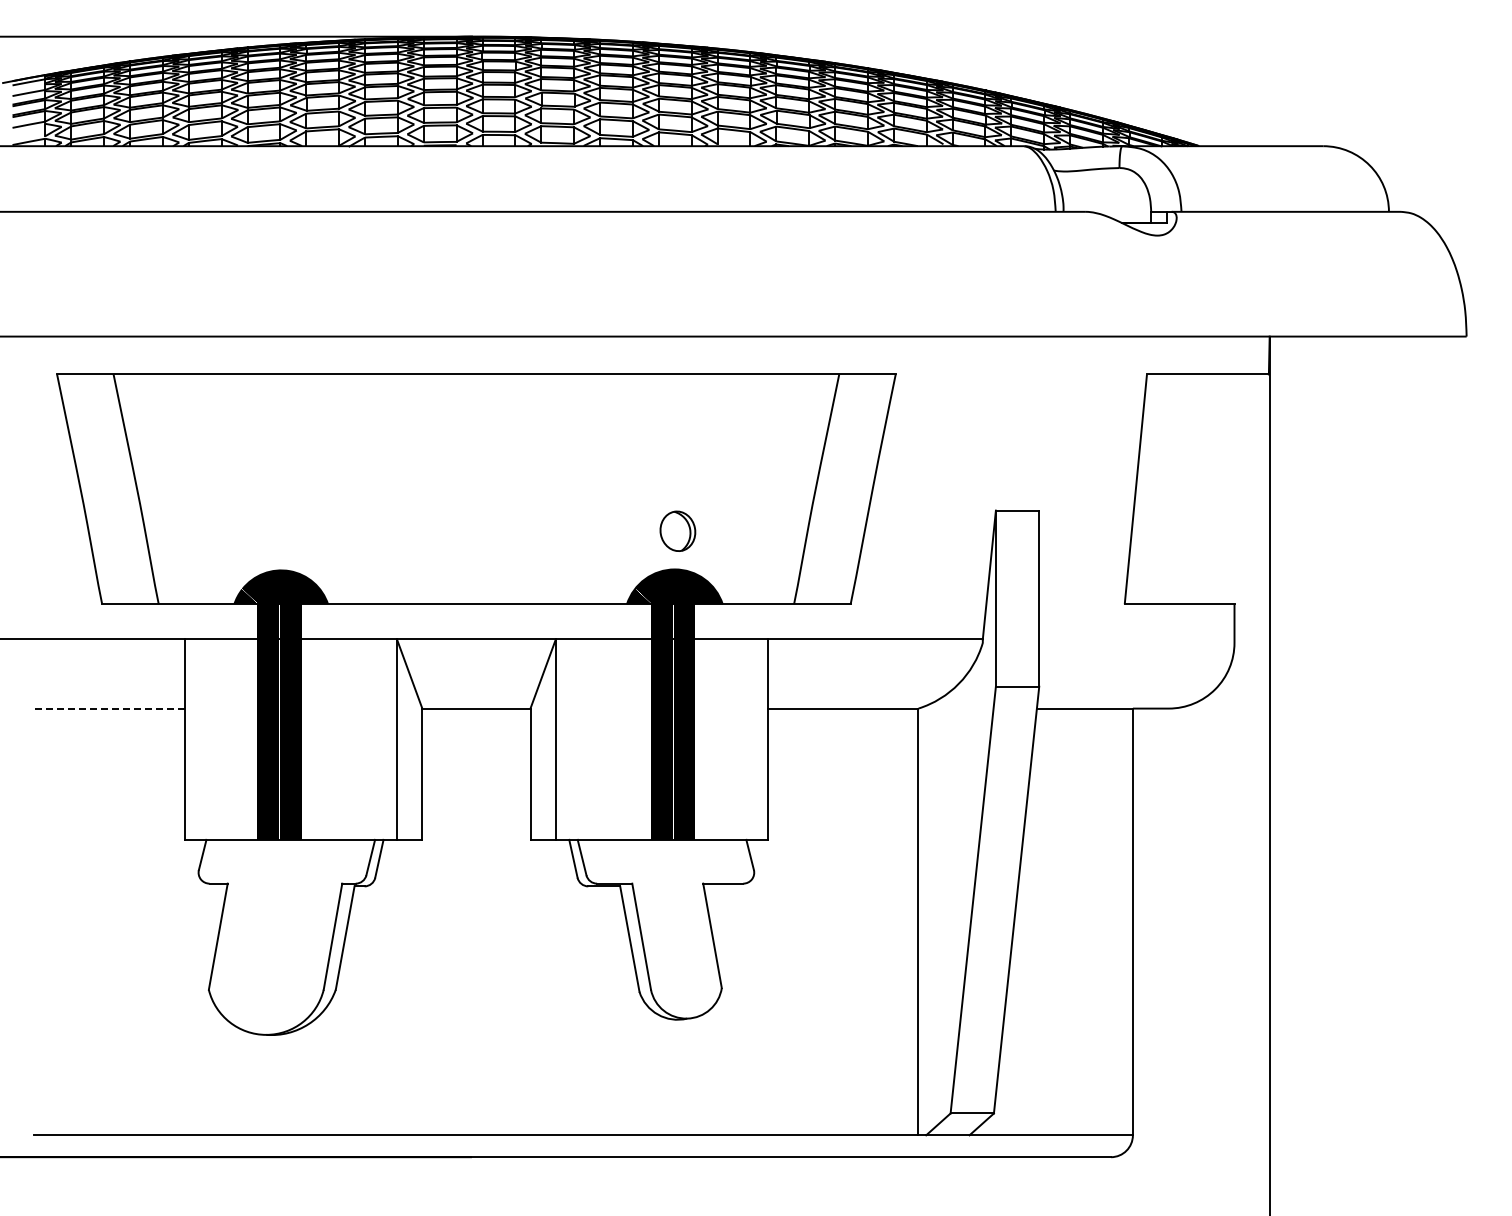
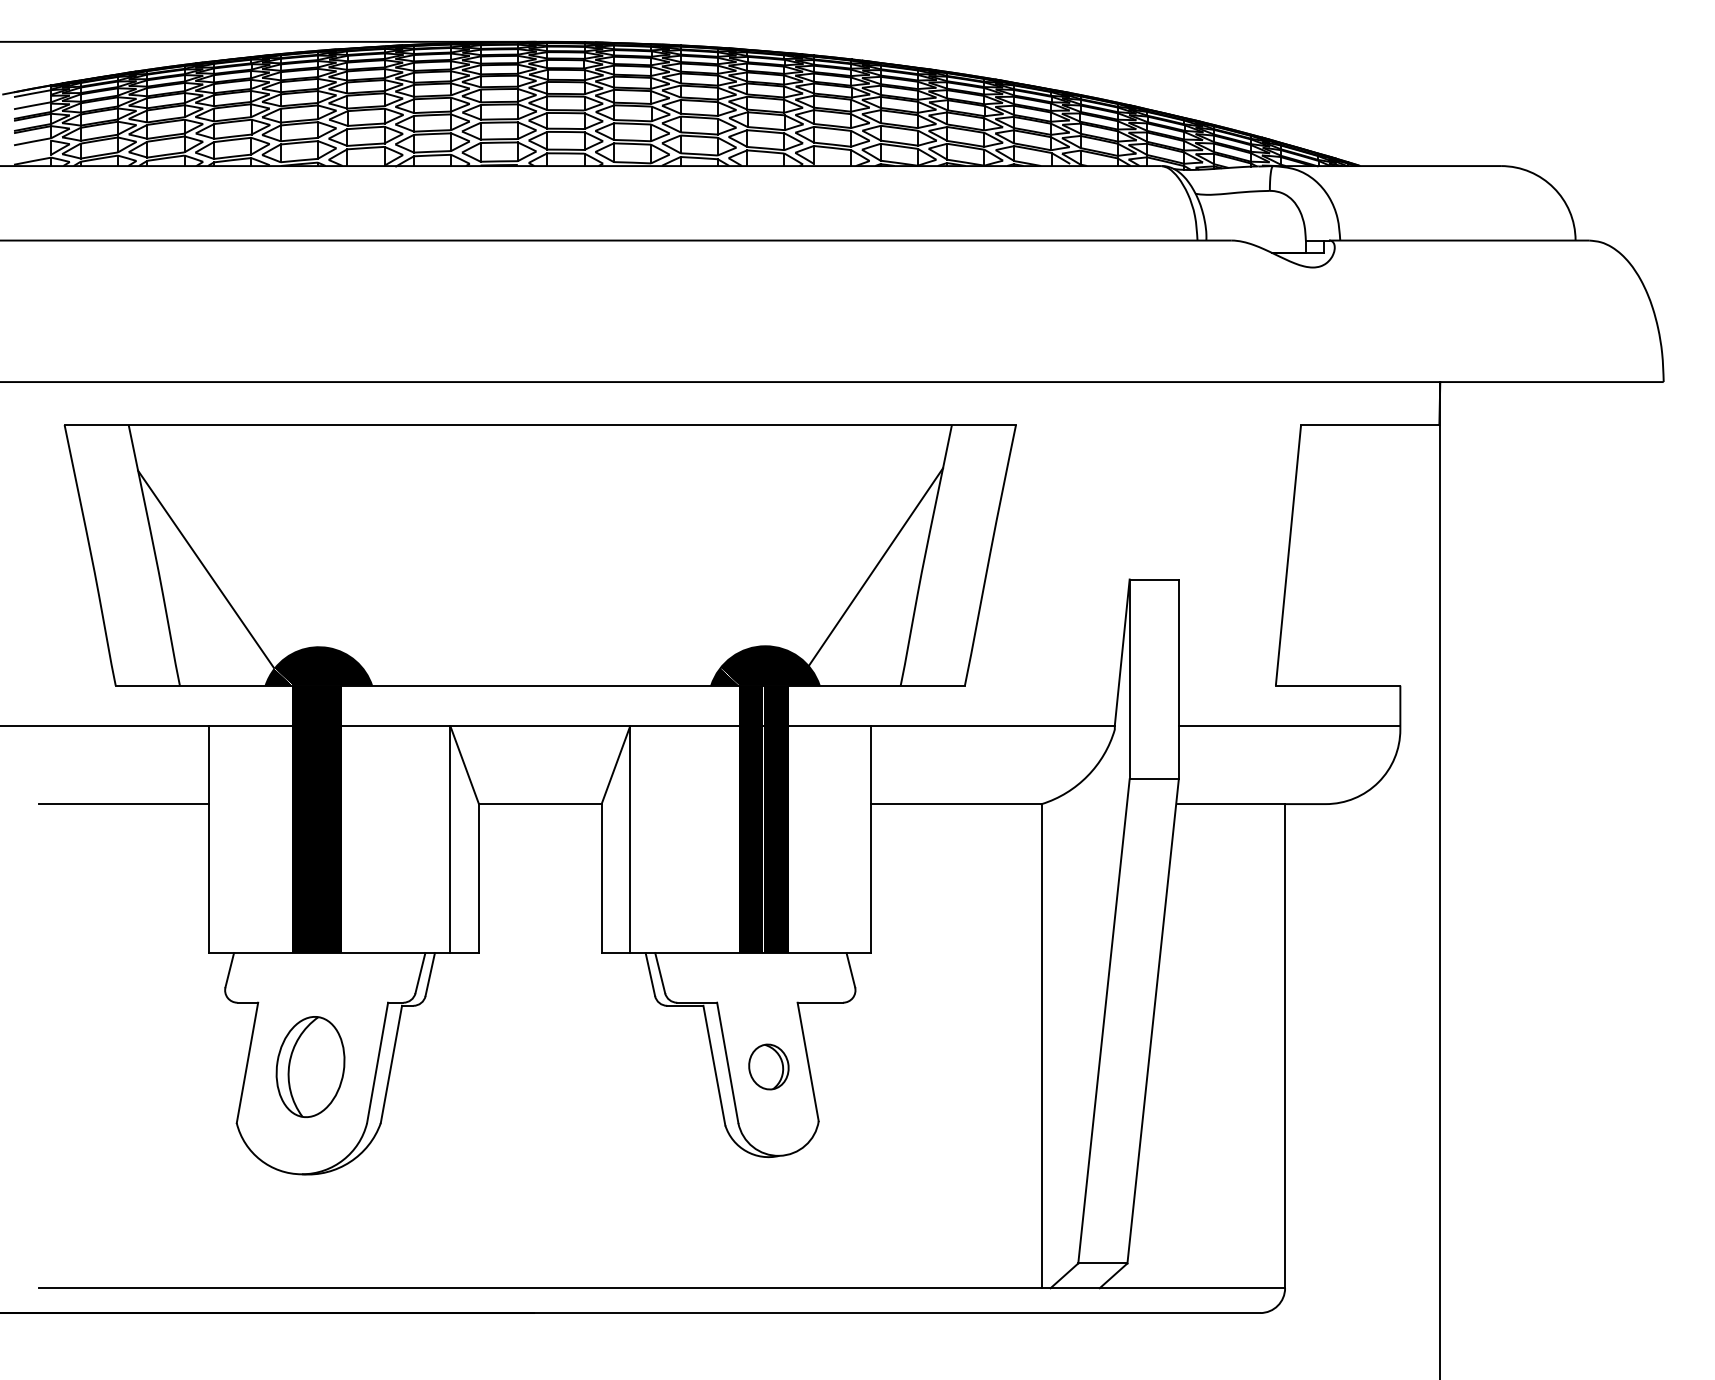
line: (772, 499) -> (876, 566), added
line: (181, 501) -> (205, 569), added
part: (677, 530) -> (768, 1066), moved
line: (1136, 639) -> (1289, 725), added
line: (108, 708) -> (122, 804), dashed -> solid
part: (273, 940) -> (310, 1067), added

